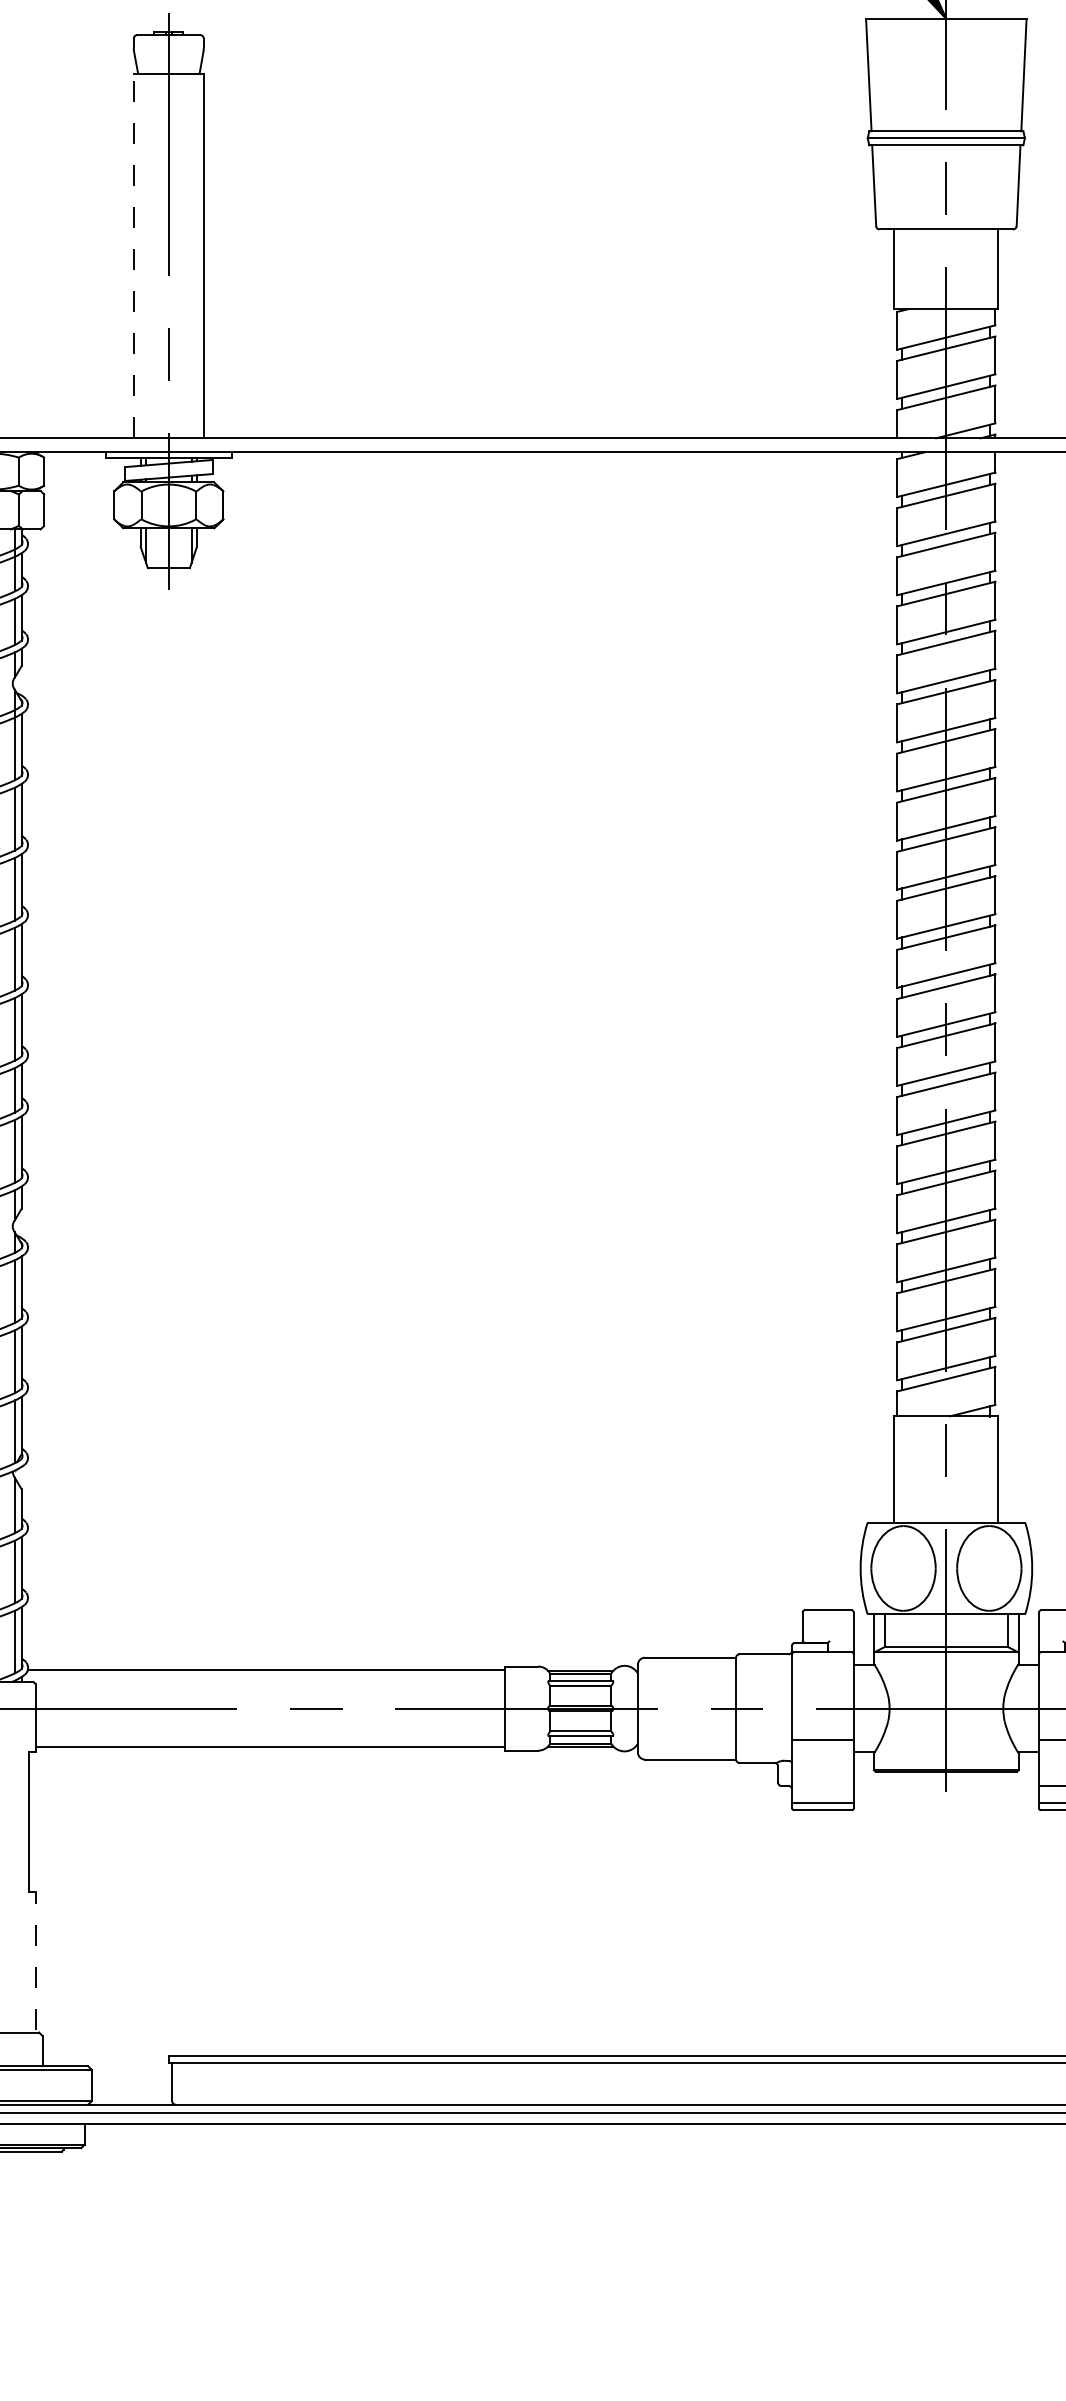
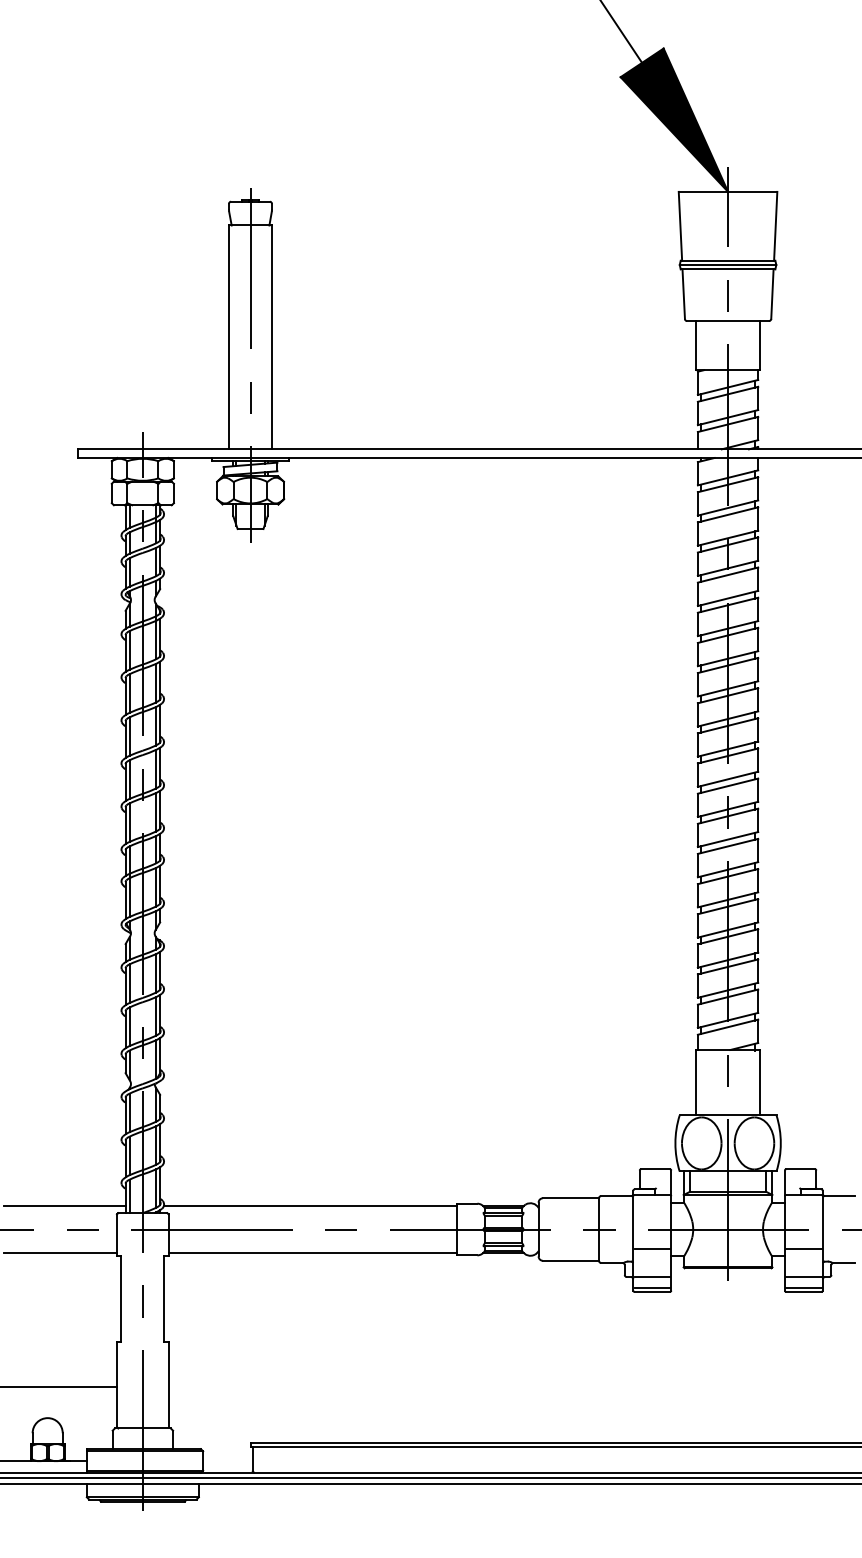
line: (132, 256) -> (228, 337), dashed -> solid
line: (821, 1785) -> (651, 1276), added
line: (35, 1960) -> (168, 1384), dashed -> solid

